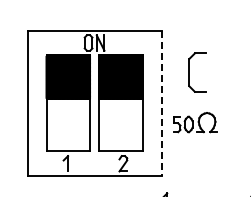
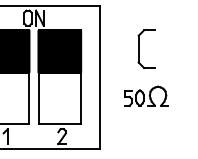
part: (189, 72) -> (138, 49), moved
line: (161, 103) -> (99, 77), dashed -> solid
part: (195, 122) -> (146, 96), moved

